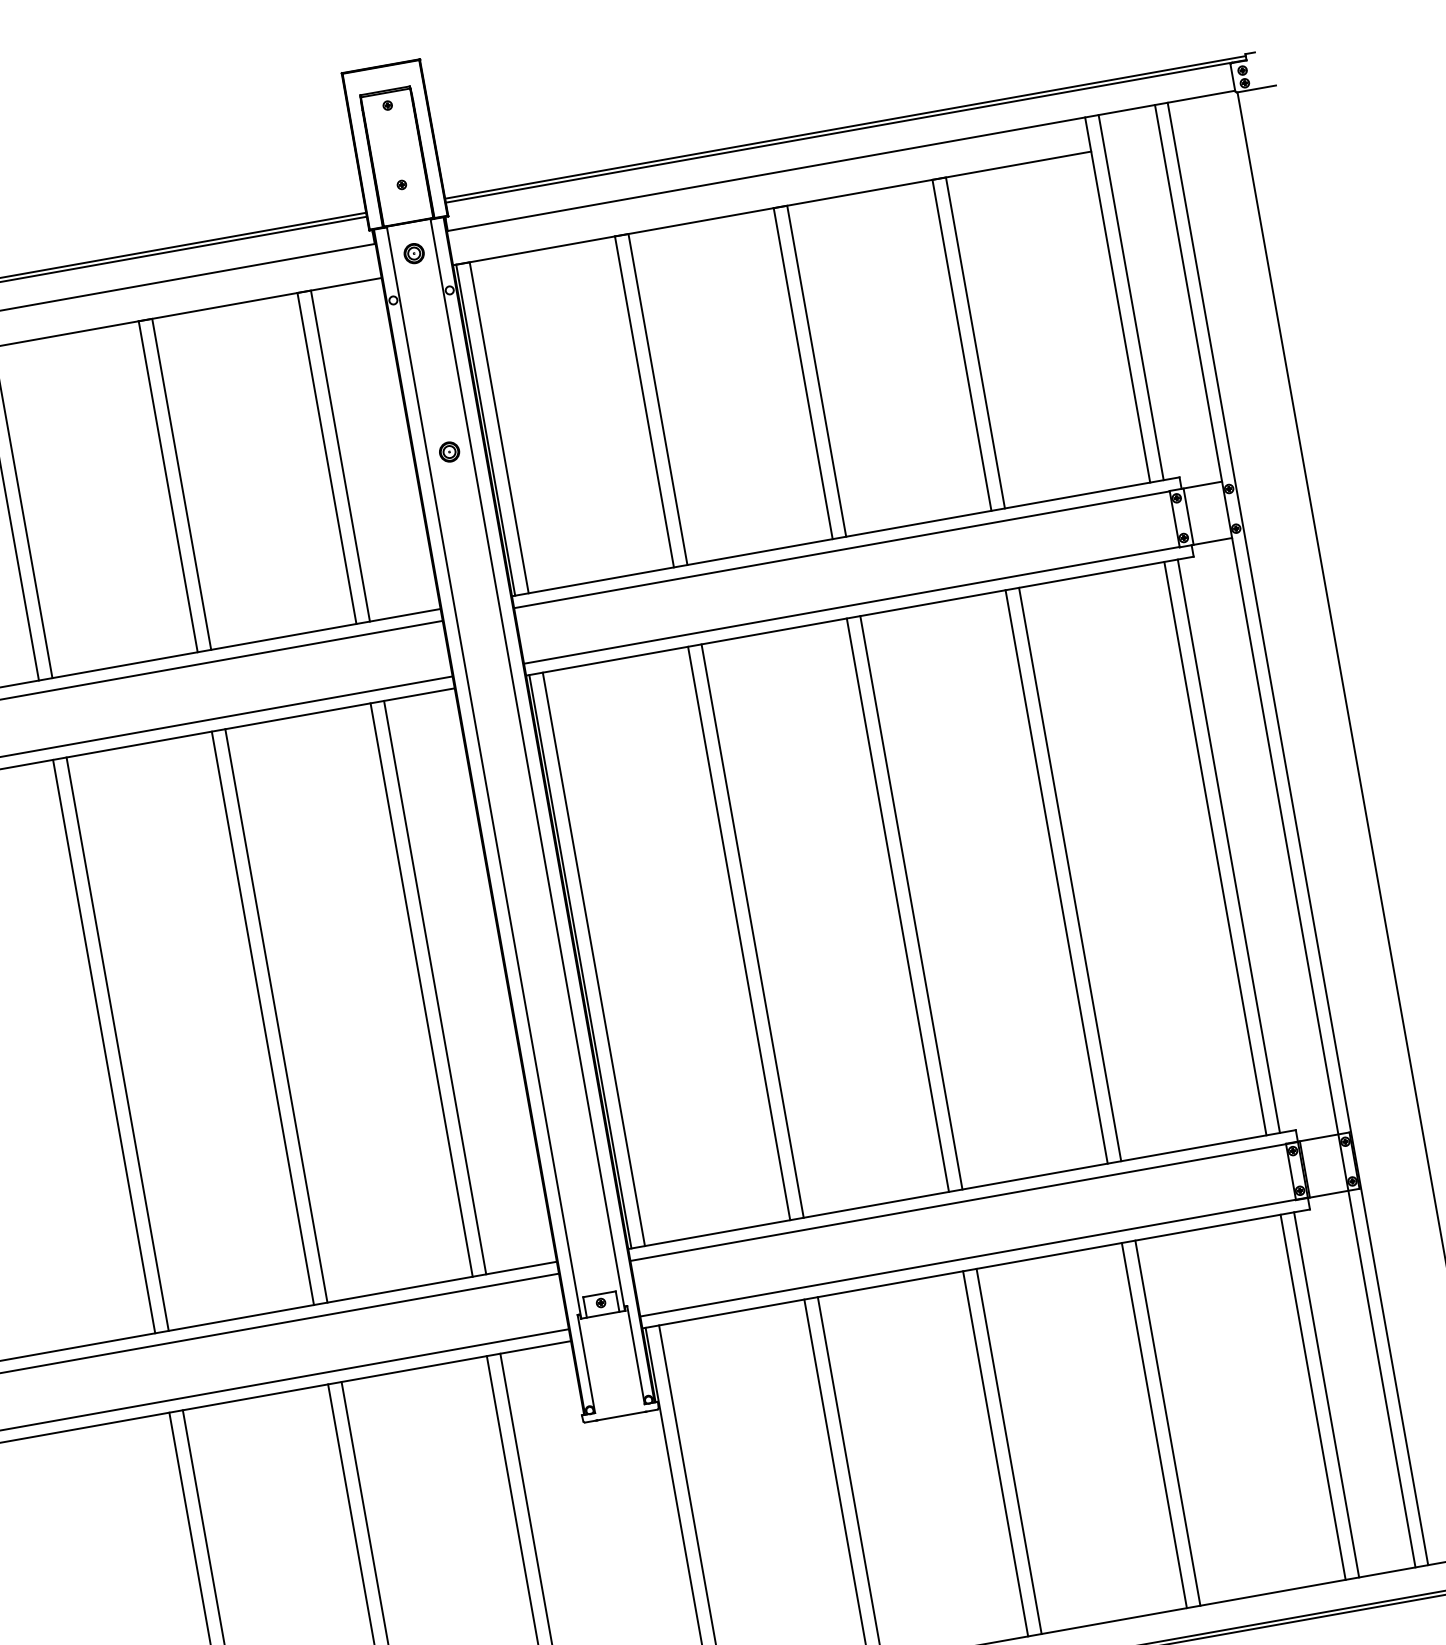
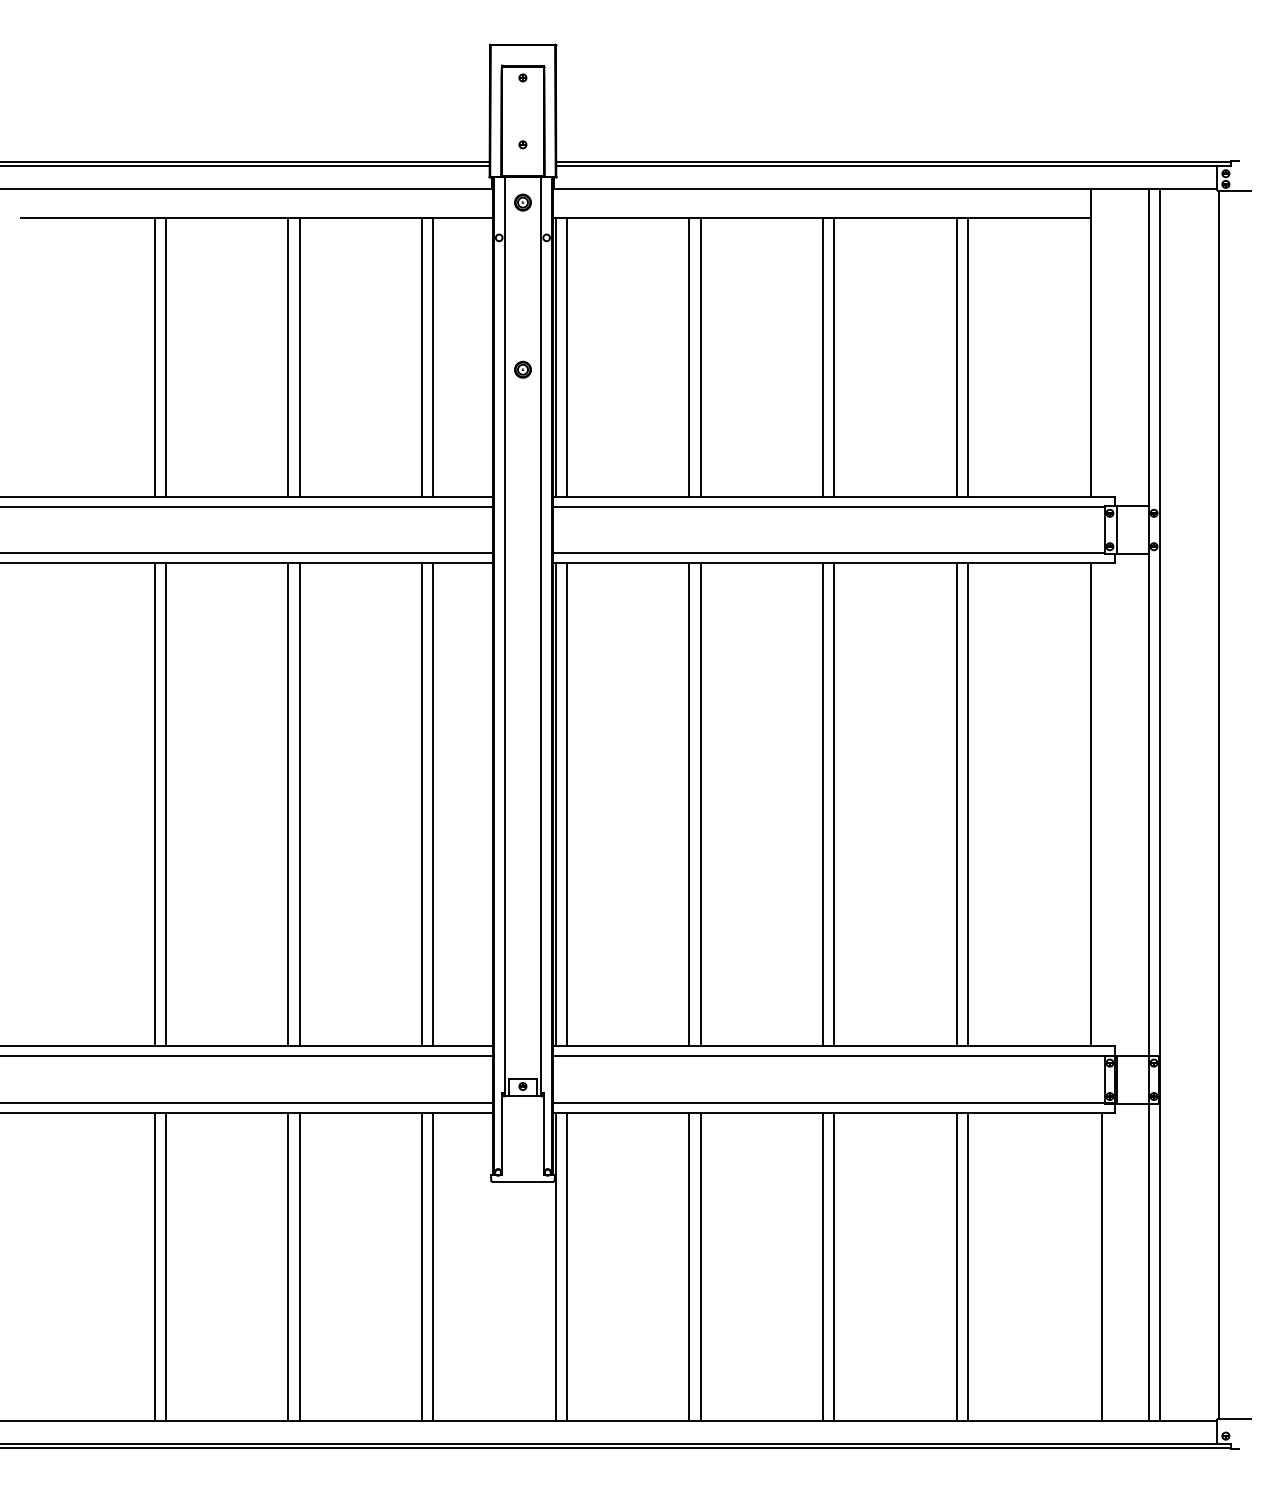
line: (1130, 297) -> (1101, 342), removed
line: (1228, 845) -> (1101, 804), removed
line: (1313, 1396) -> (1090, 1266), removed

